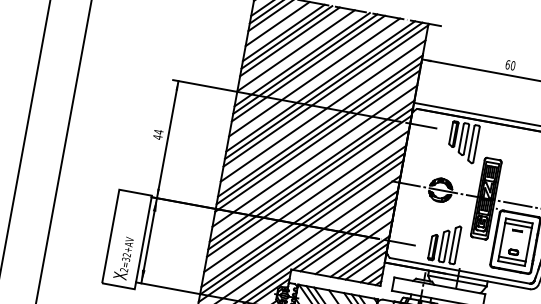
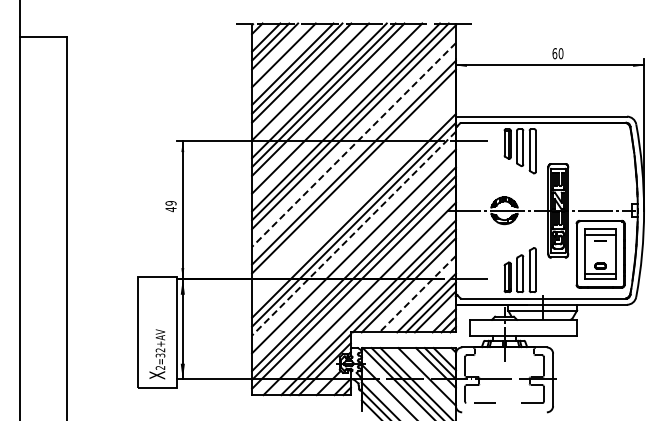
line: (322, 111) -> (353, 145), solid -> dashed
text: (158, 131) -> (170, 202), 44 -> 49
line: (317, 141) -> (353, 180), removed
line: (314, 156) -> (353, 198), removed
line: (308, 186) -> (353, 234), solid -> dashed
line: (353, 247) -> (417, 294), solid -> dashed

